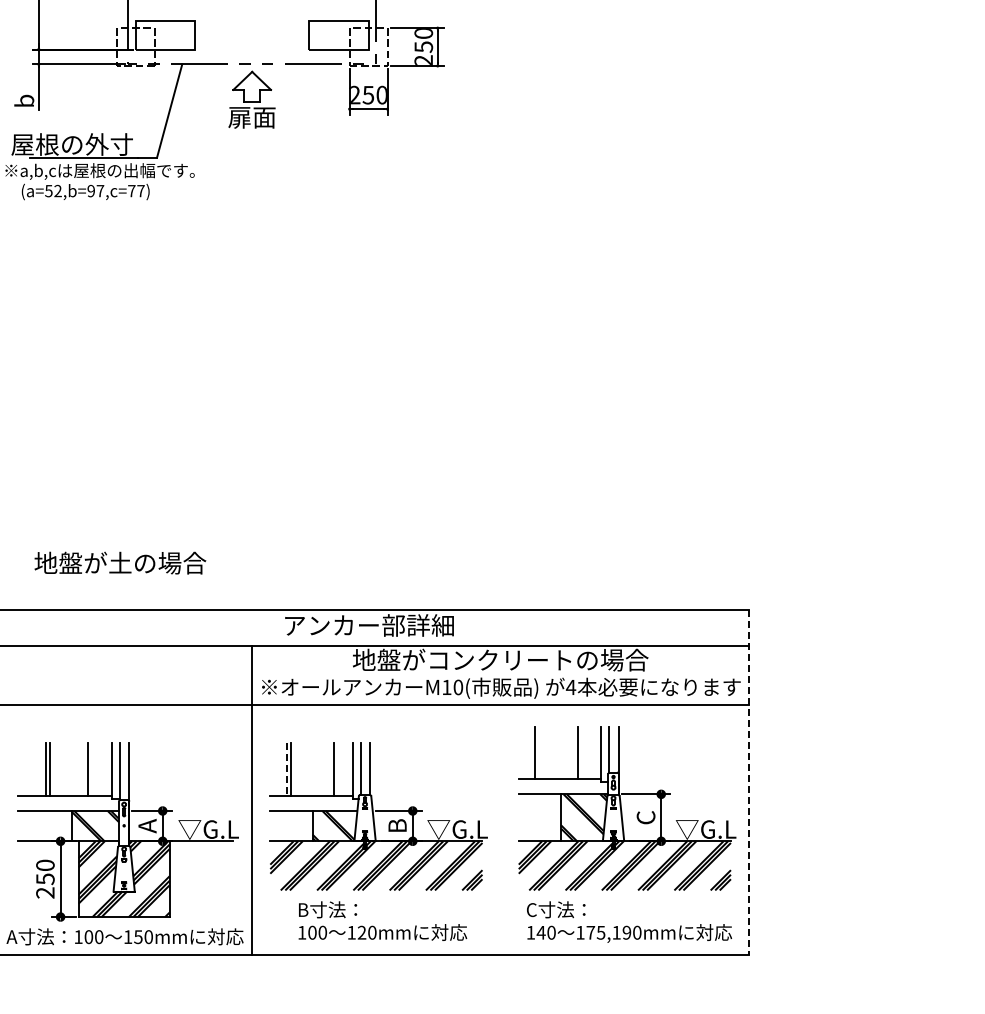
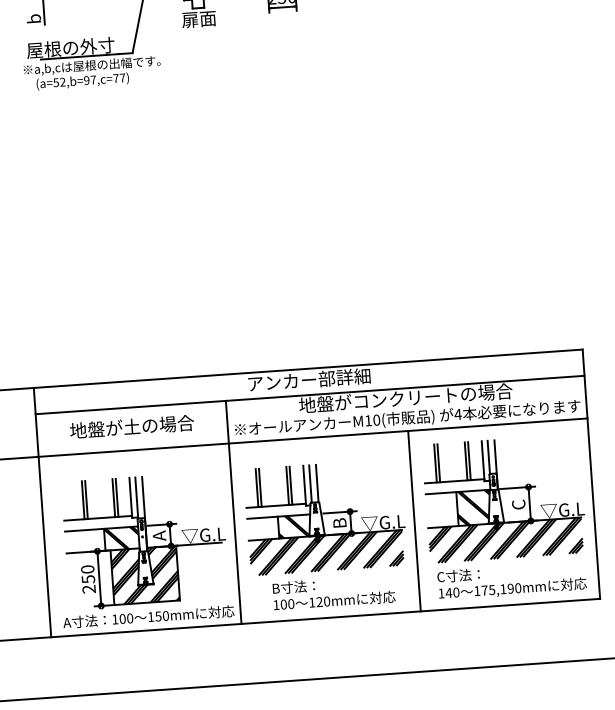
text: (120, 562) -> (132, 426), moved
line: (539, 752) -> (438, 463), added
line: (582, 752) -> (469, 460), added
line: (92, 769) -> (116, 497), added
line: (329, 769) -> (287, 485), added
line: (286, 770) -> (256, 488), dashed -> solid
line: (749, 782) -> (591, 474), dashed -> solid
line: (500, 830) -> (414, 521), added

